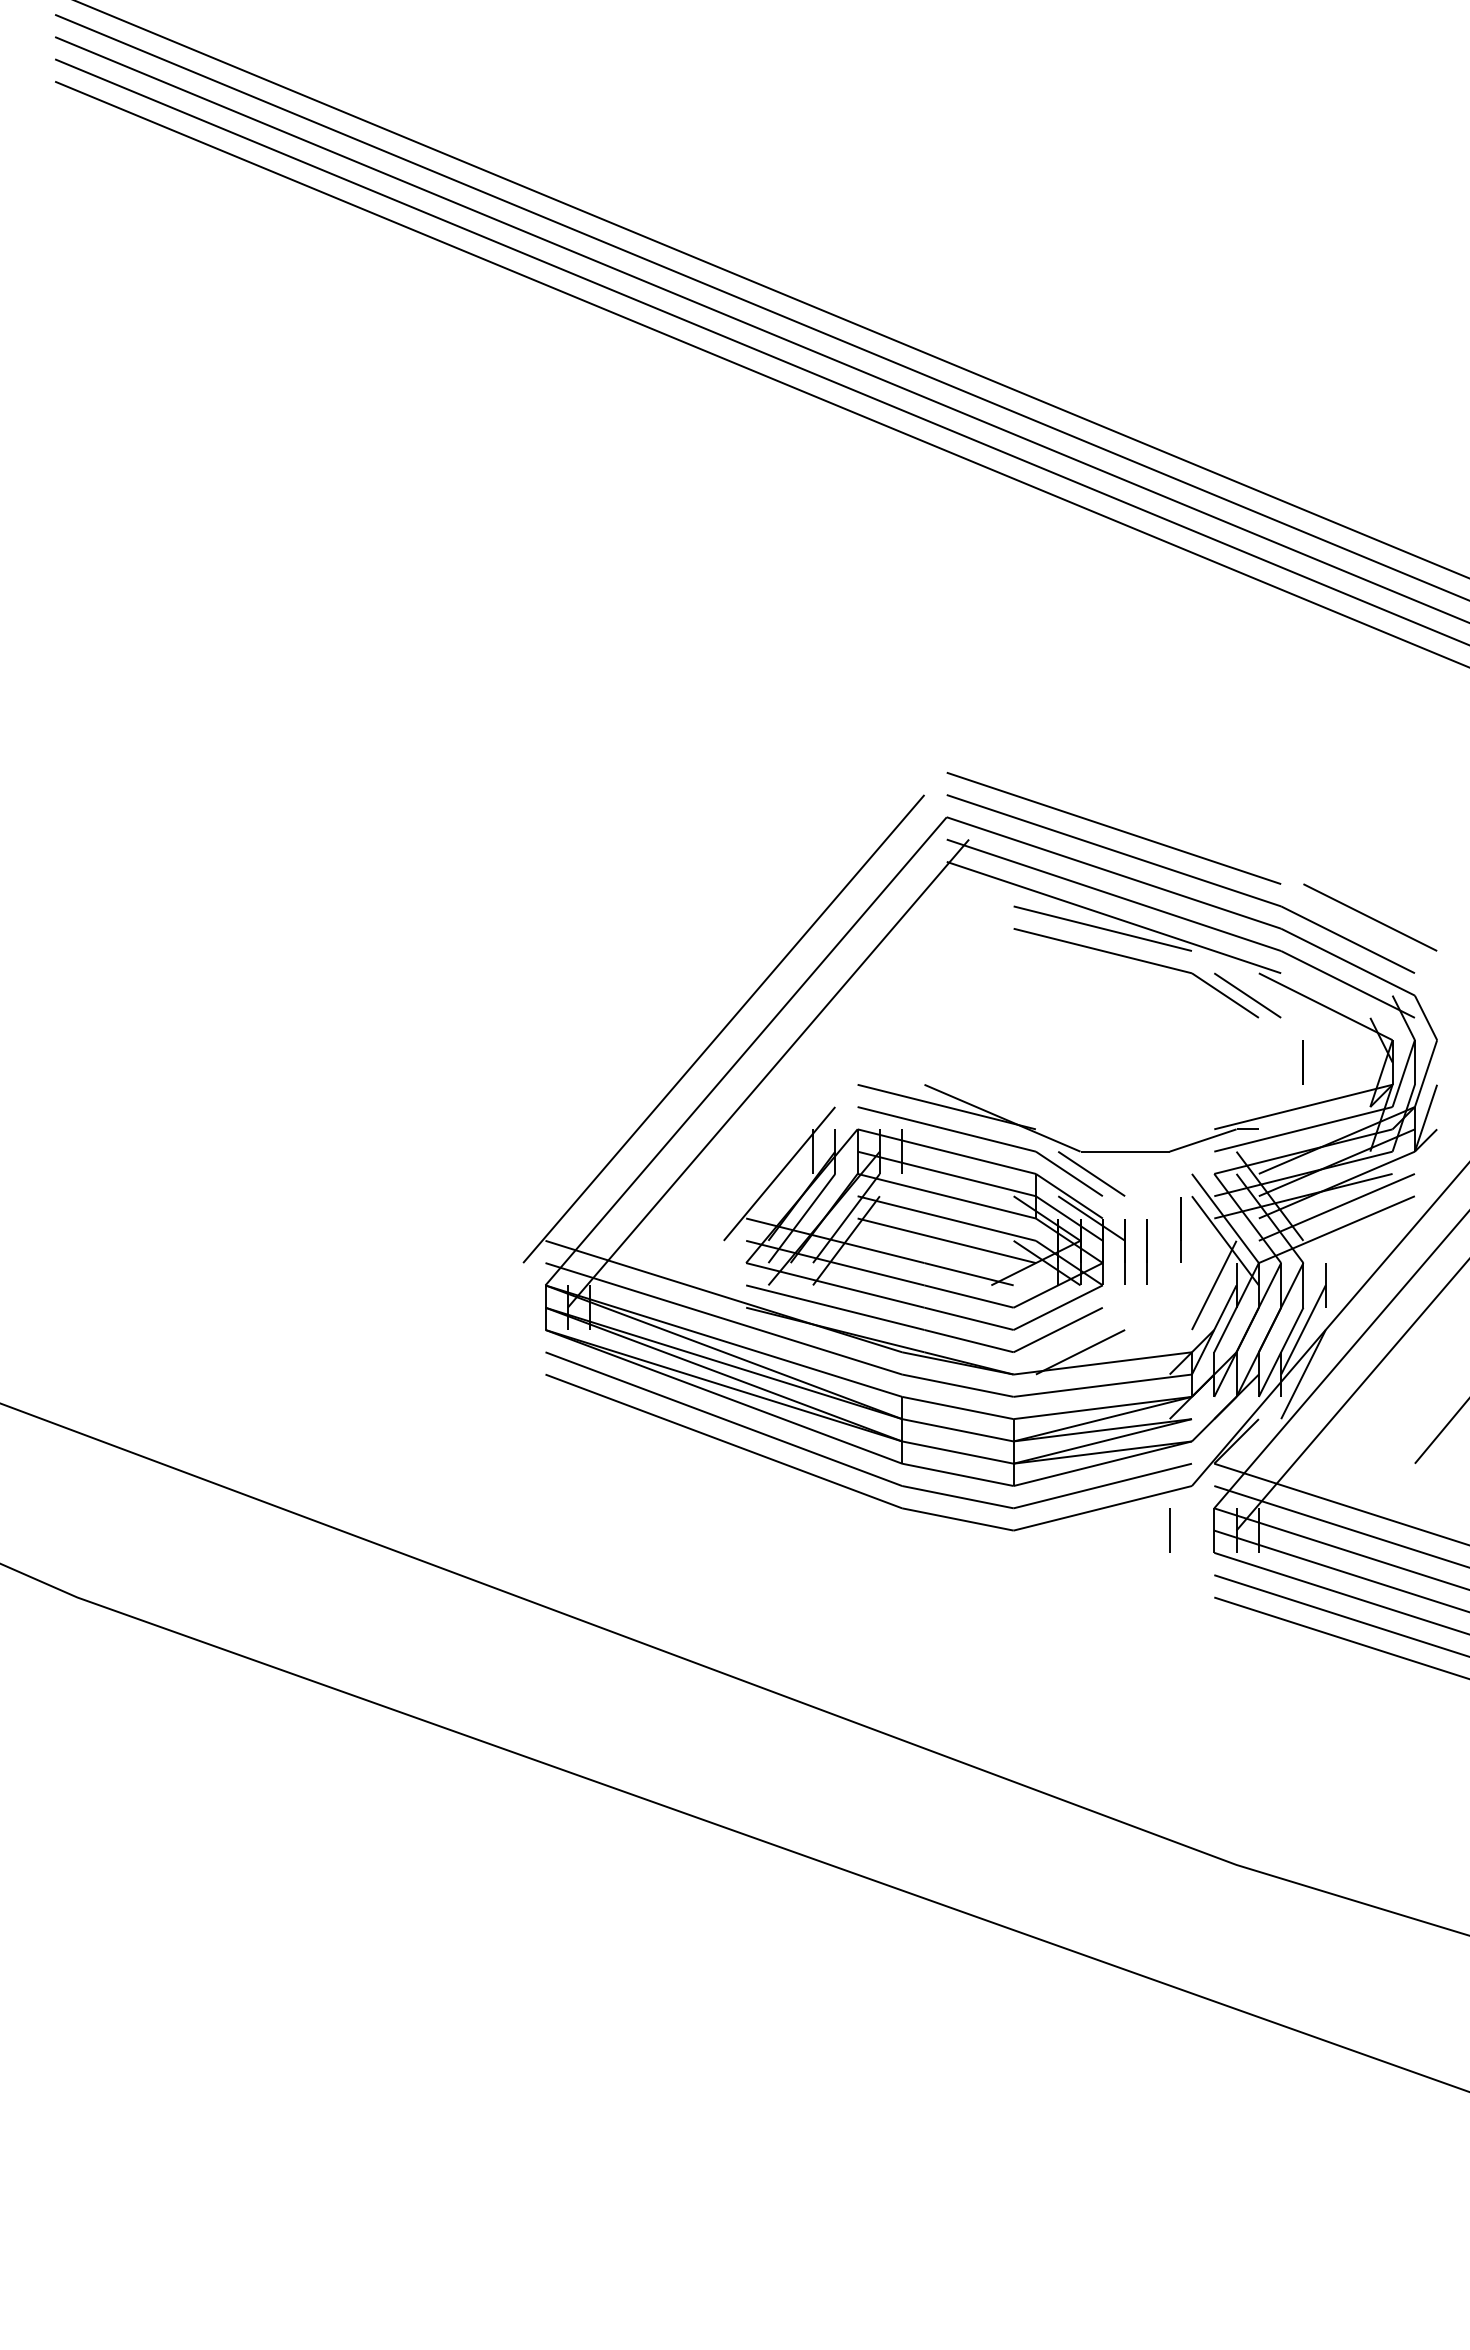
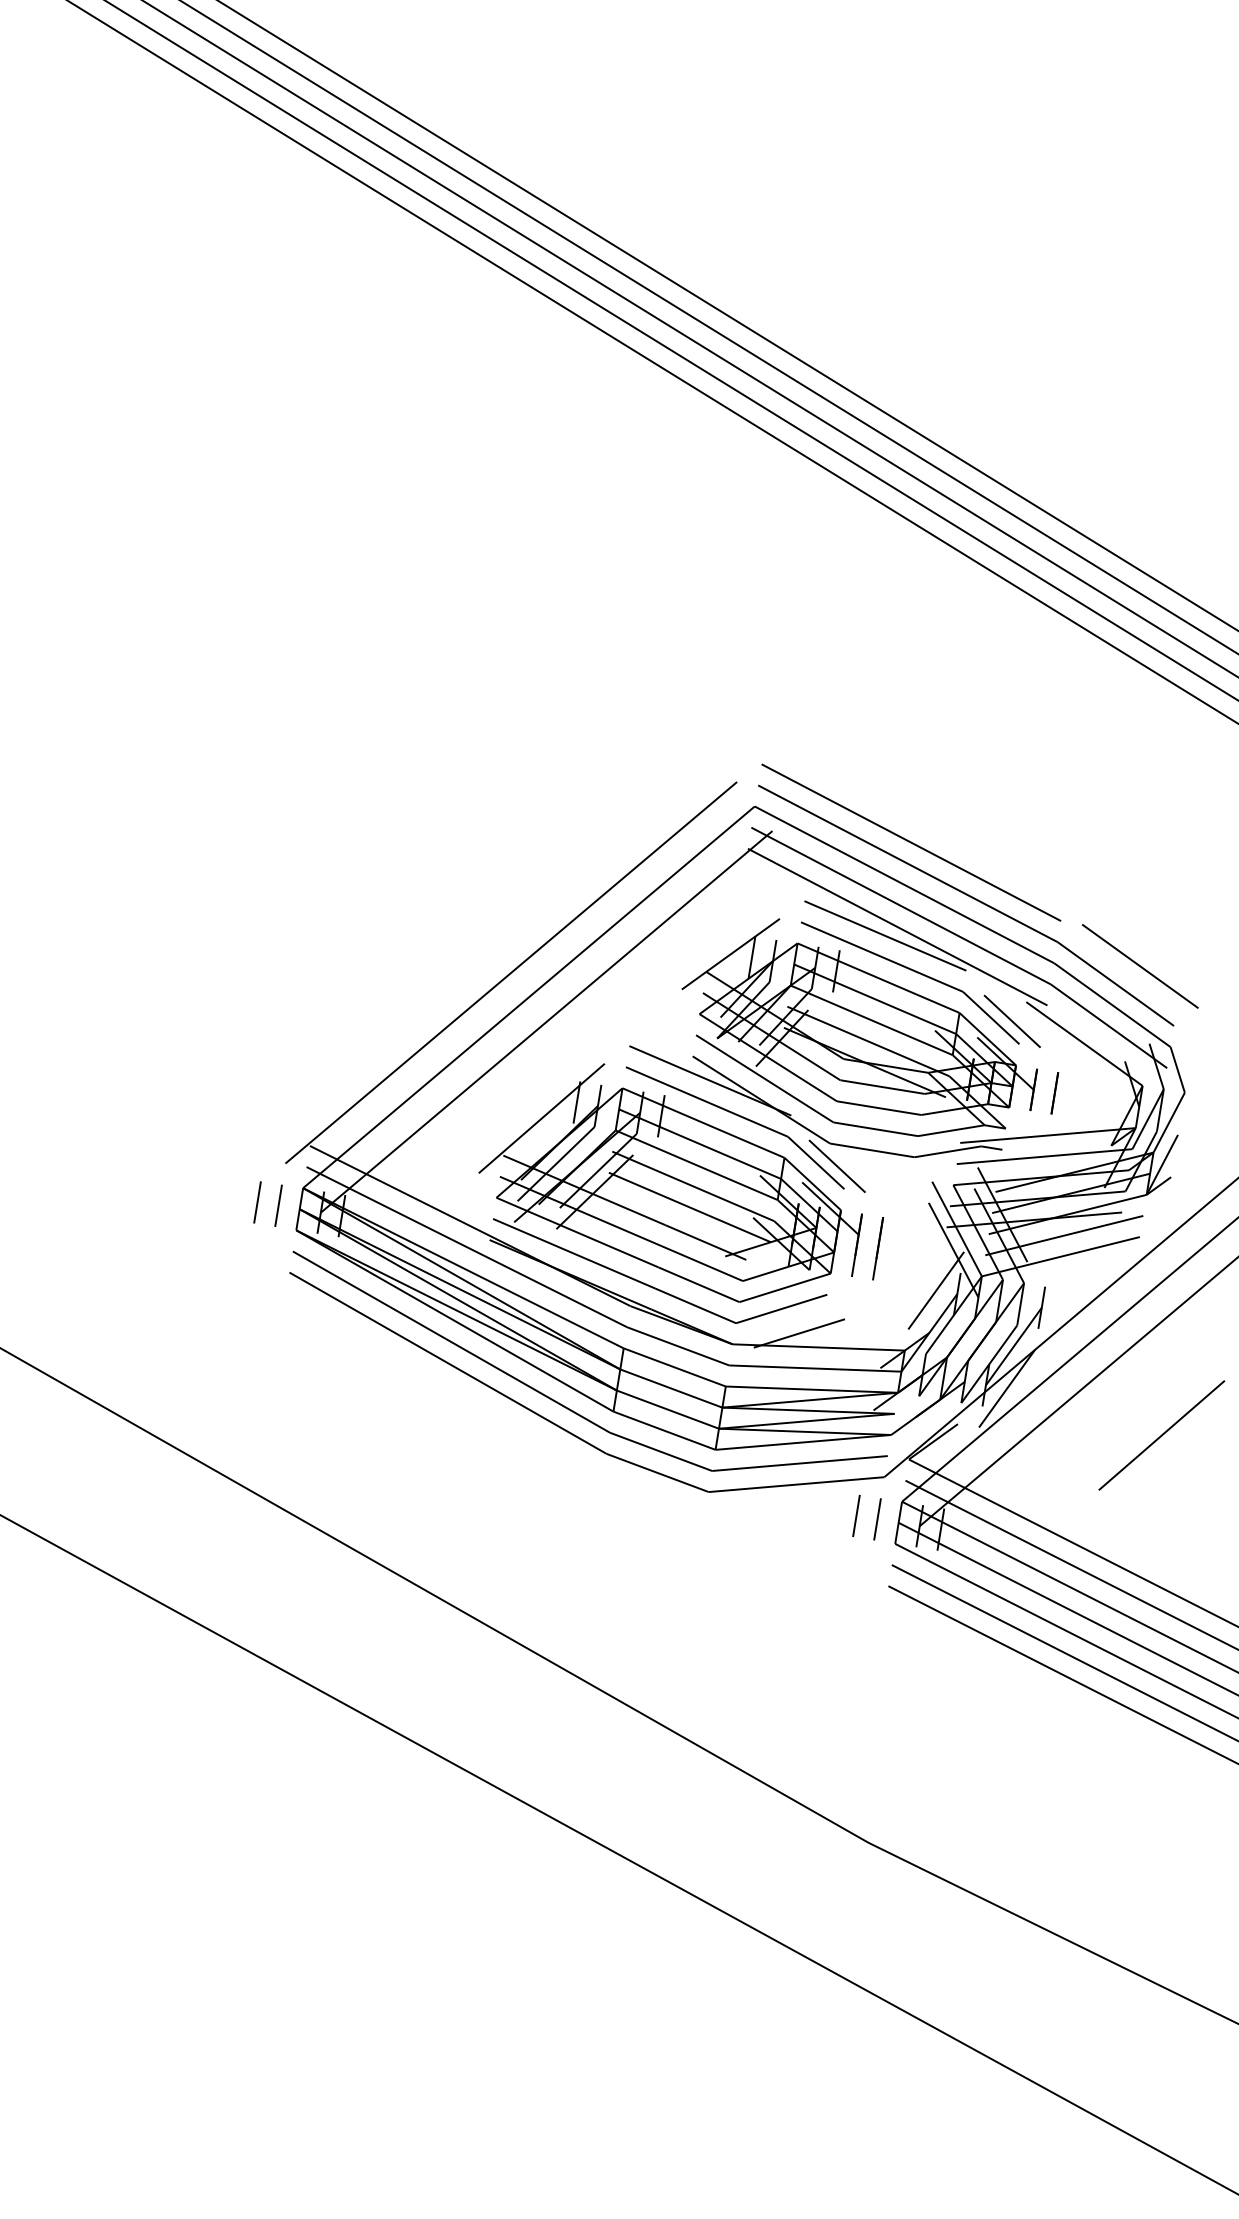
part: (1091, 1028) -> (859, 1028), added
line: (1180, 1229) -> (912, 1232), removed
line: (500, 1307) -> (257, 1202), added
line: (522, 1307) -> (277, 1205), added
line: (1191, 1530) -> (877, 1519), added

